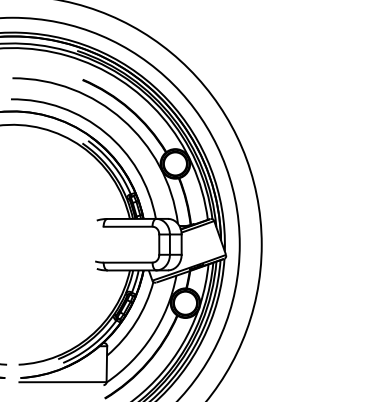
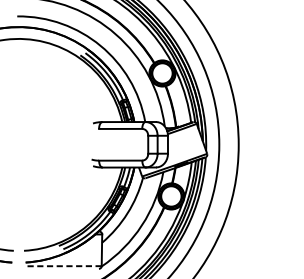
line: (63, 382) -> (63, 266), solid -> dashed

